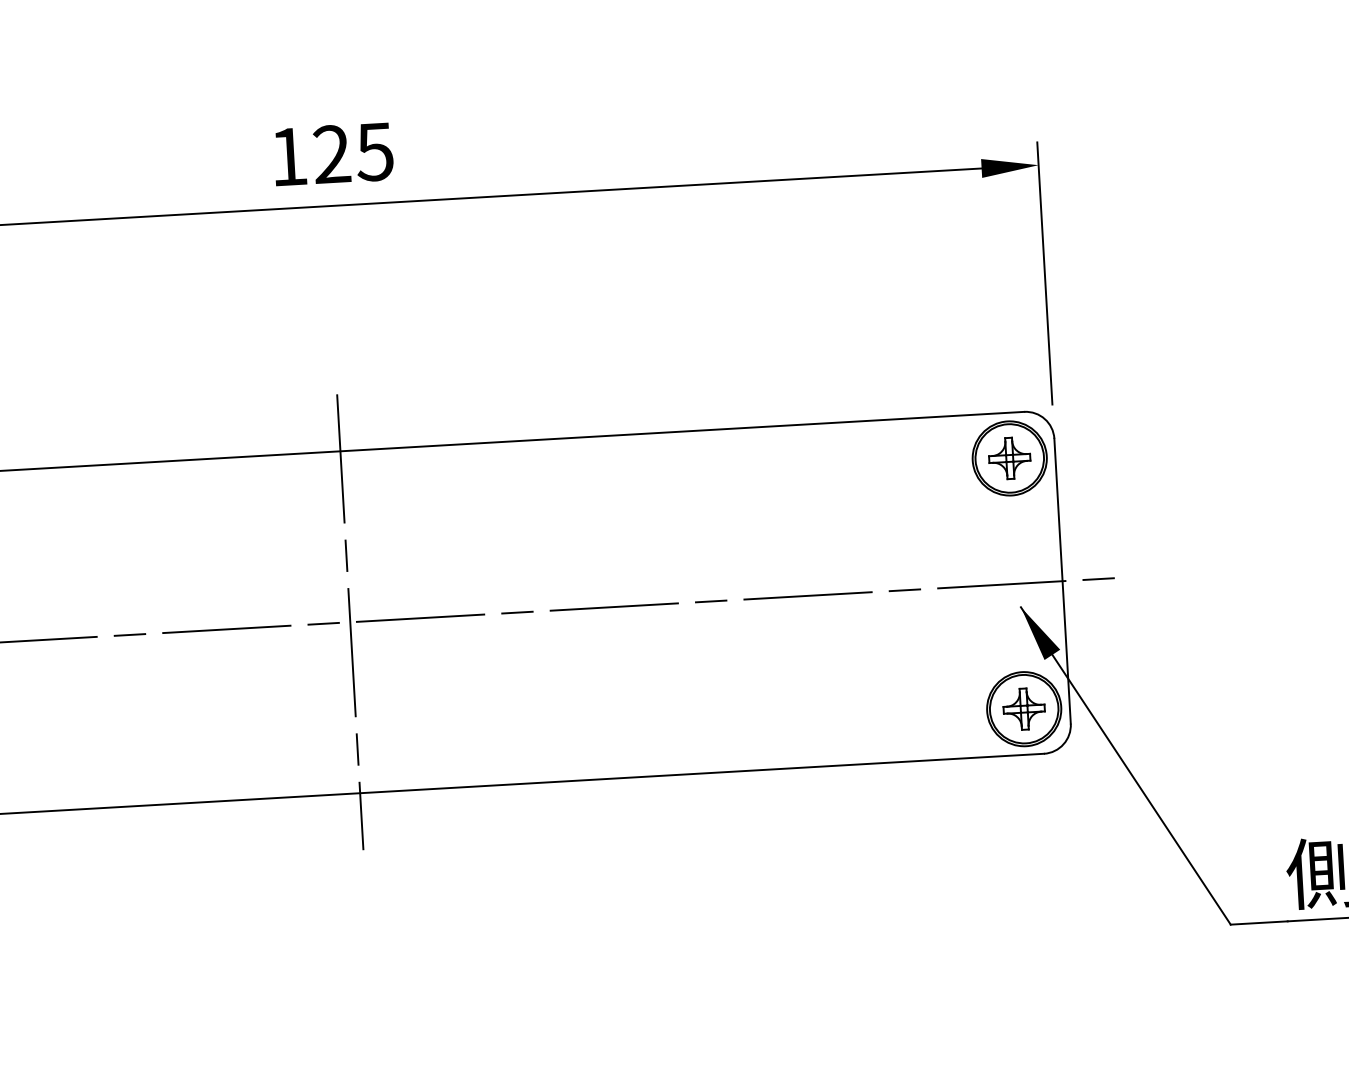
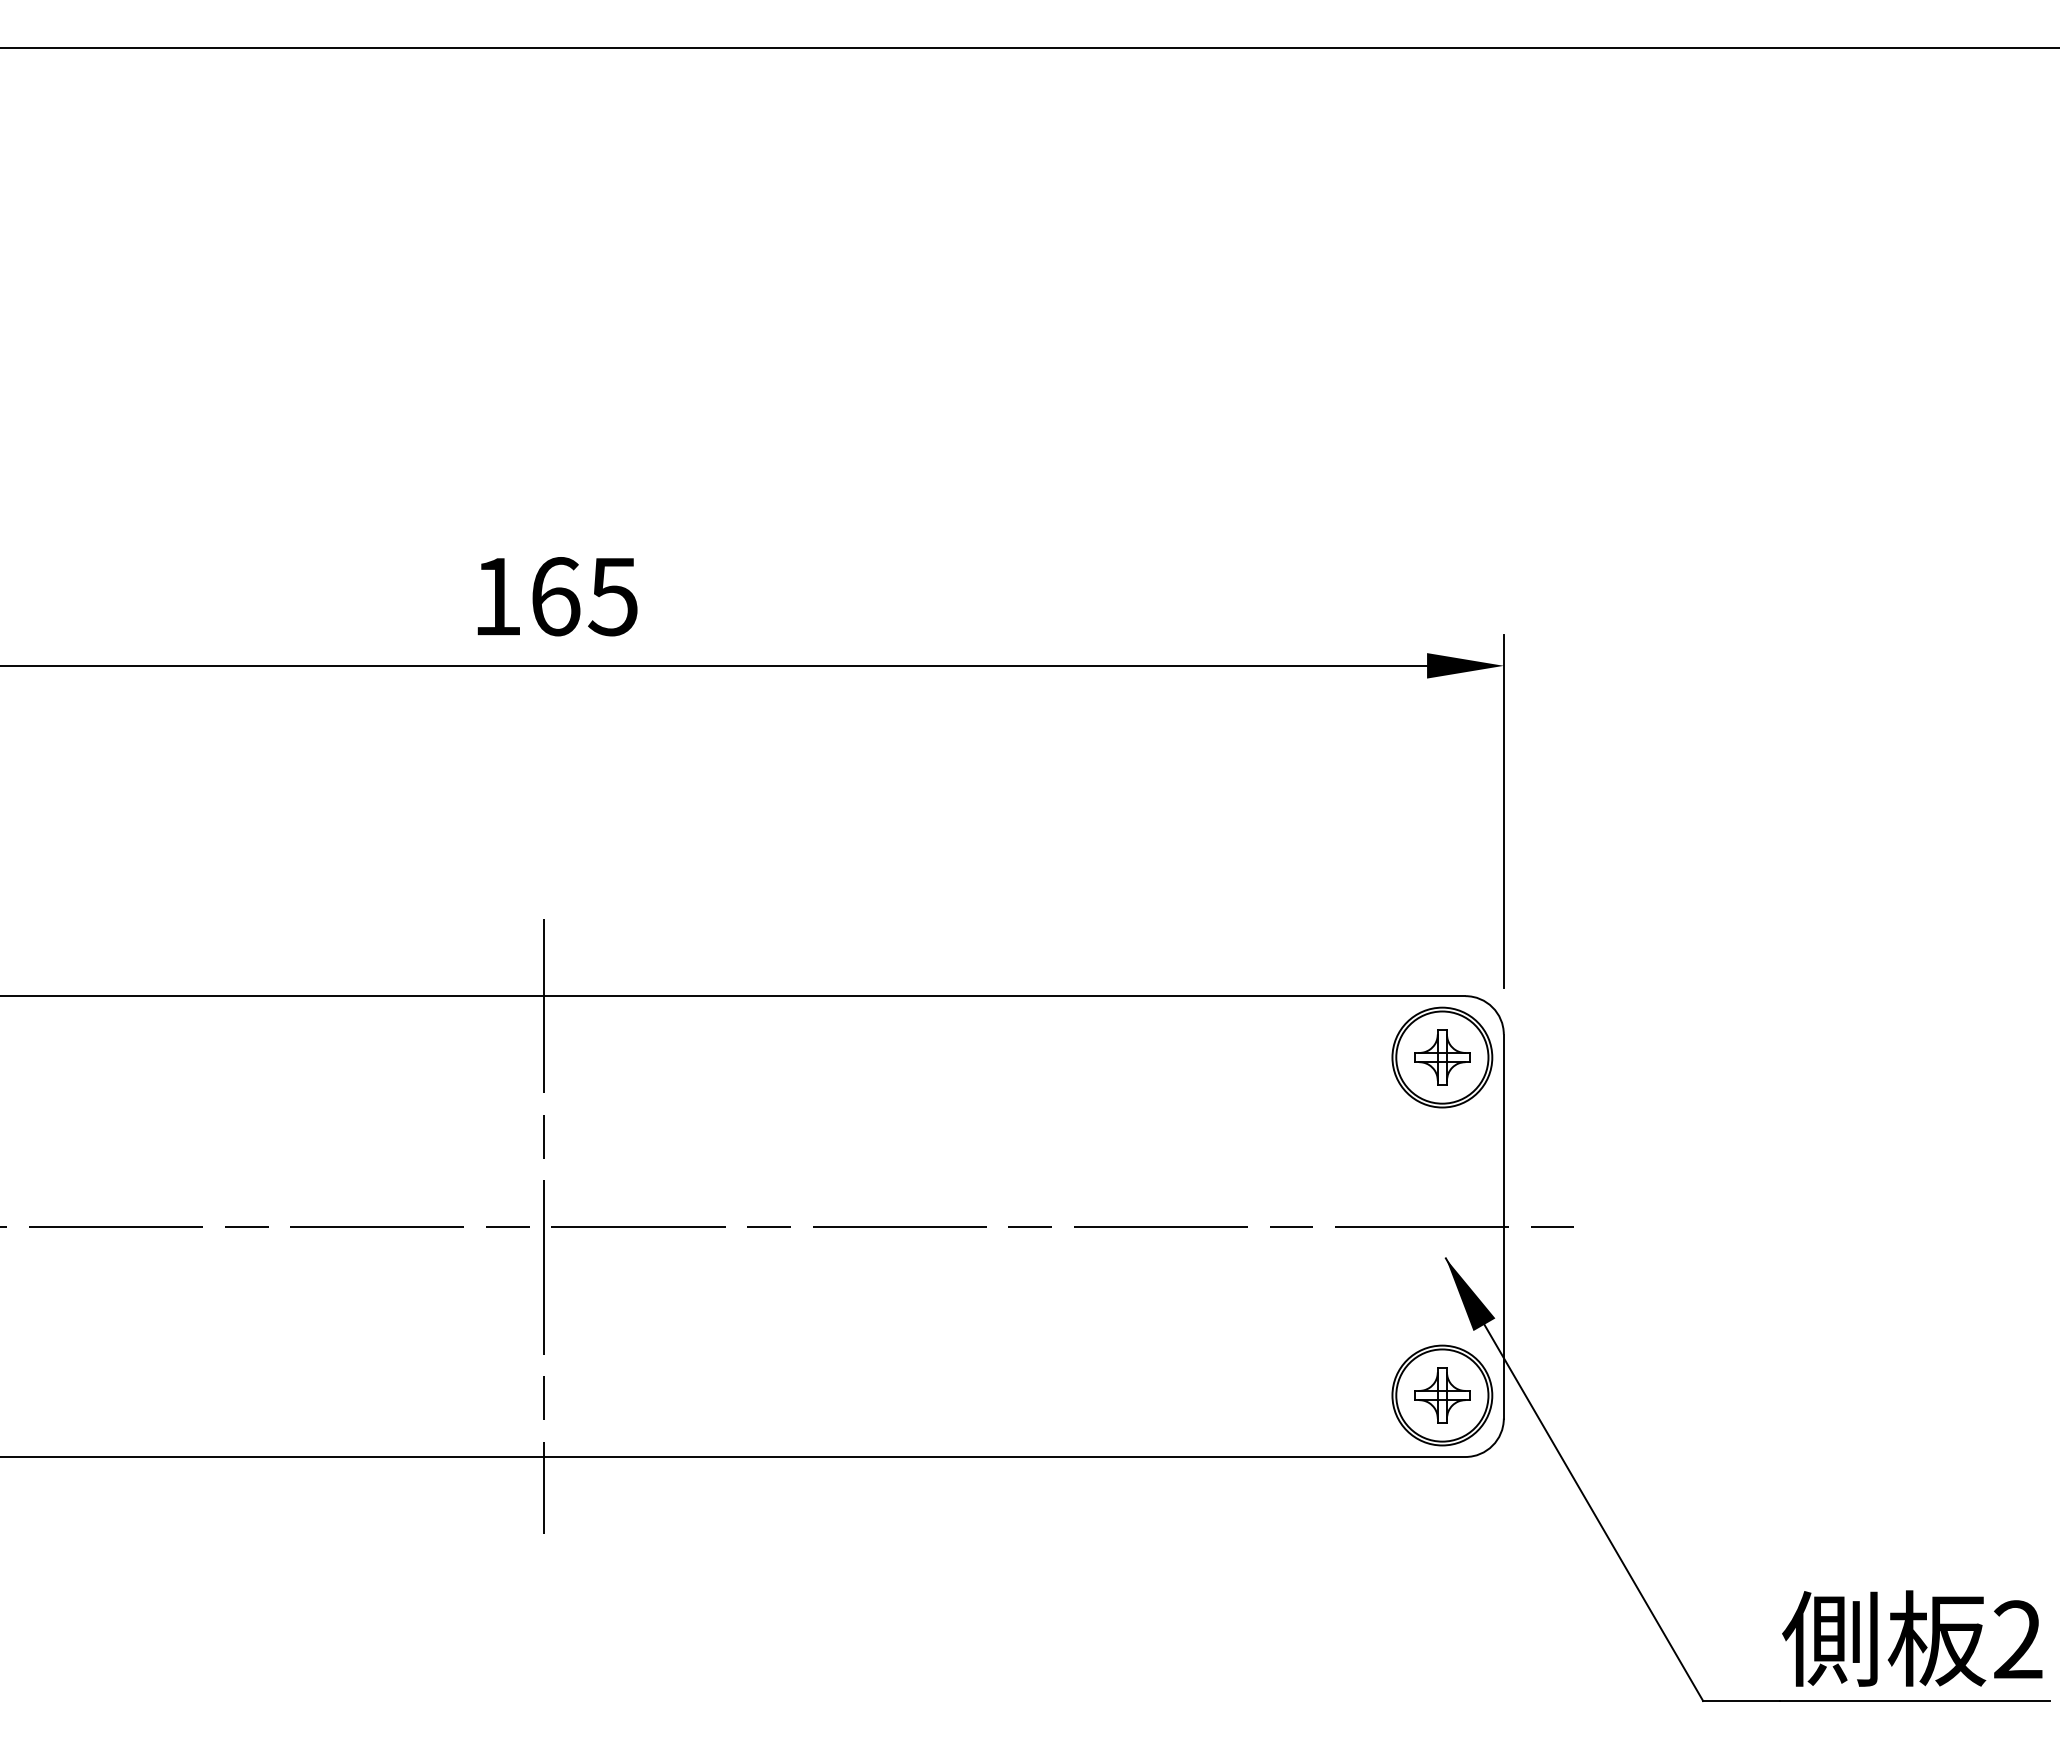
text: (332, 154) -> (555, 596), 125 -> 165

